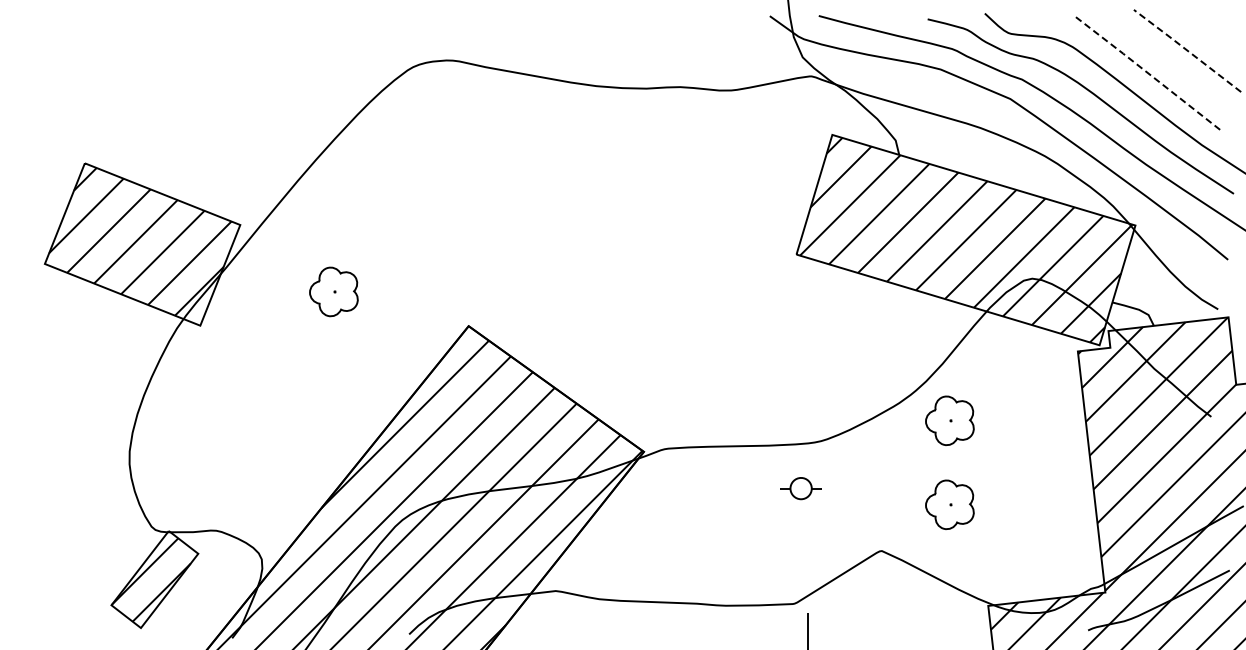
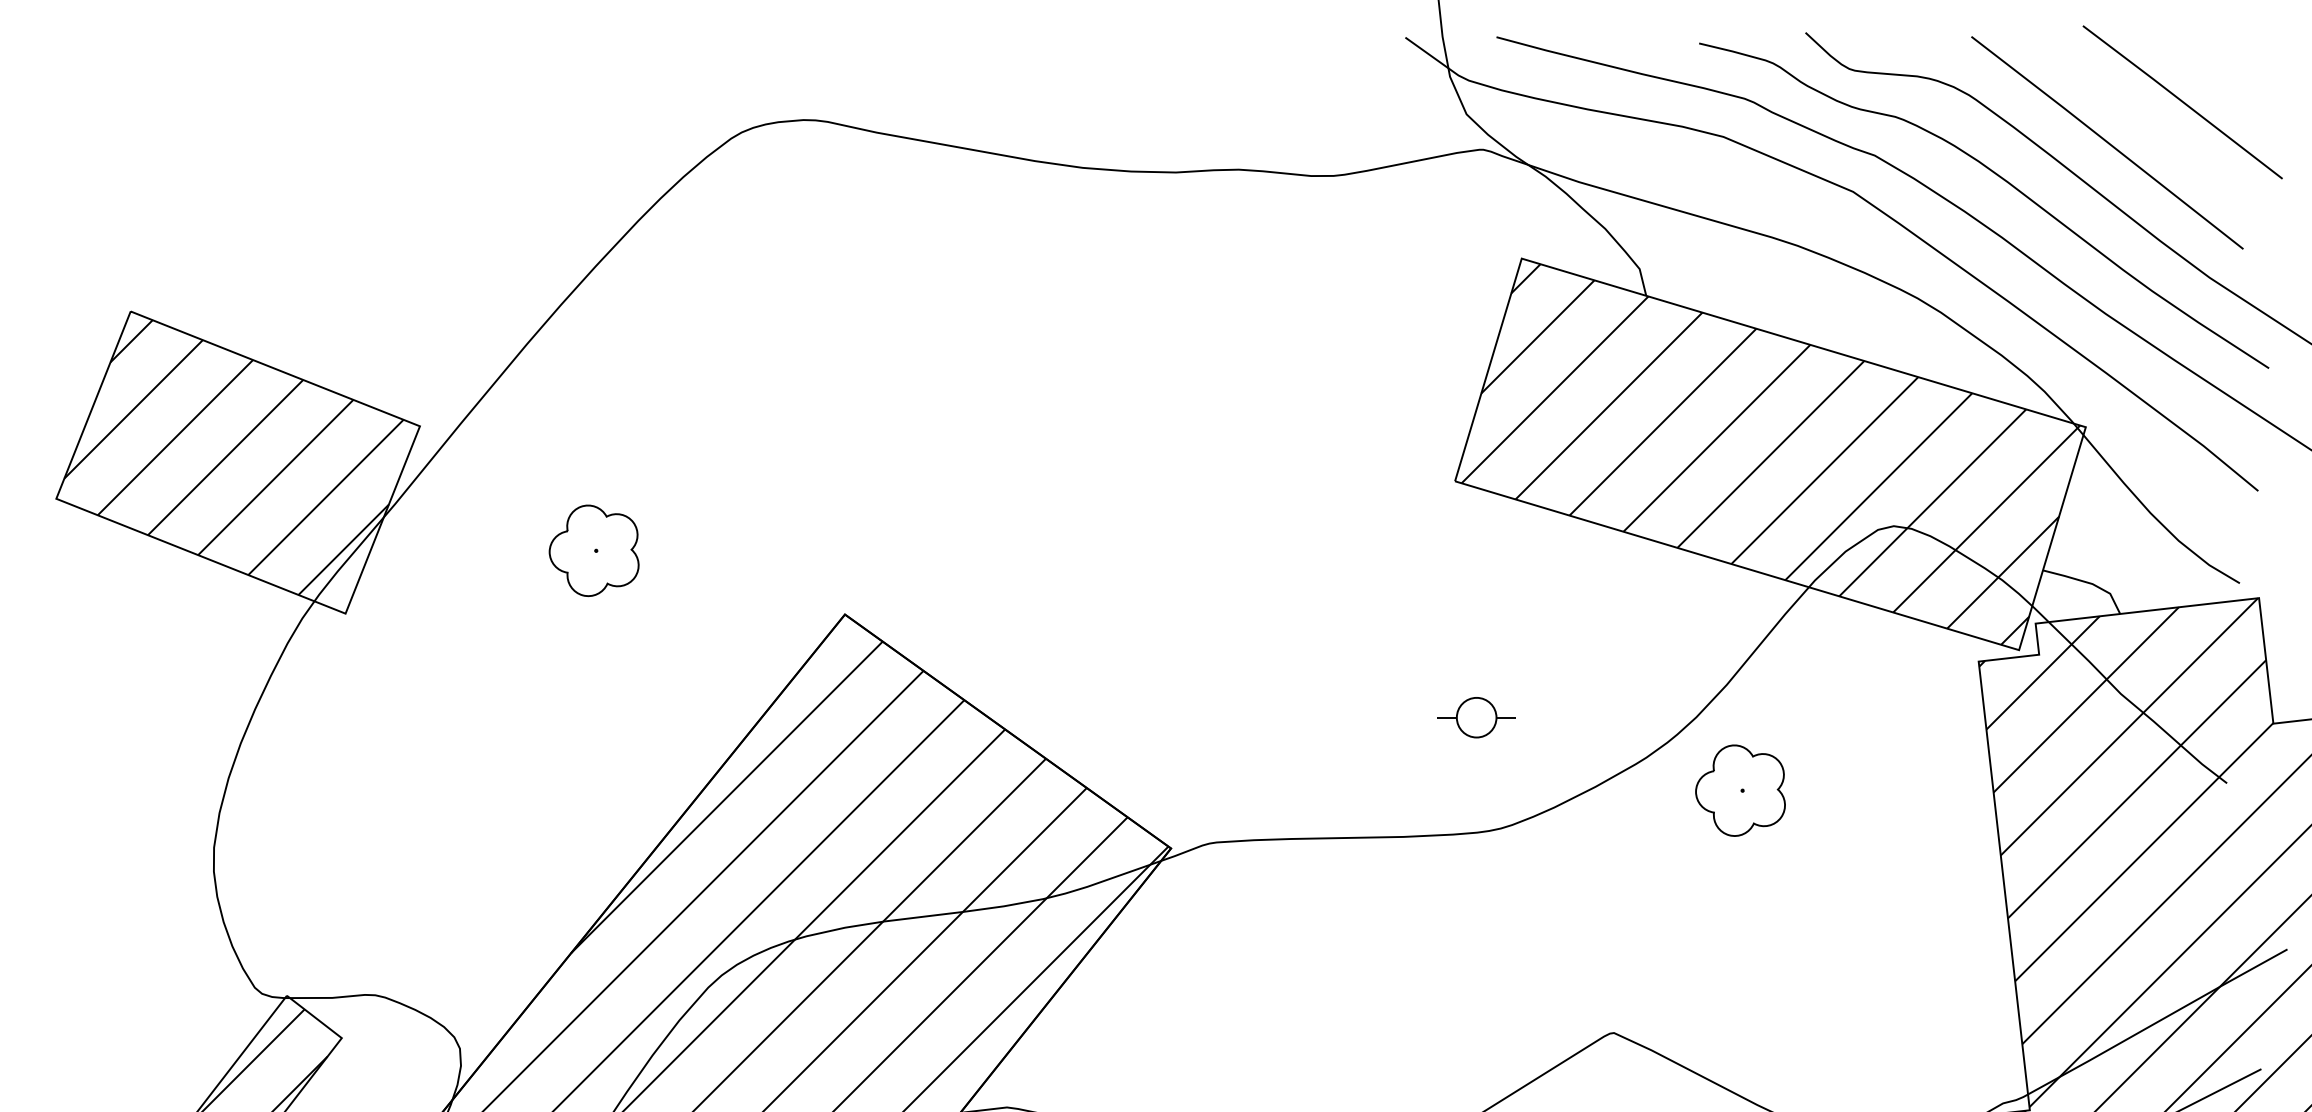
line: (1186, 50) -> (2180, 101), dashed -> solid
line: (1146, 72) -> (2106, 142), dashed -> solid
part: (800, 488) -> (1475, 717), moved
part: (949, 504) -> (1739, 946), removed

